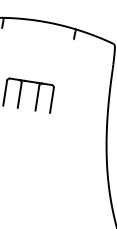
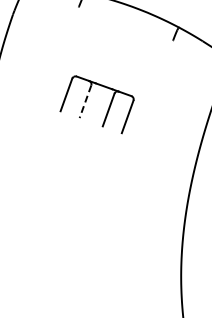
line: (19, 95) -> (85, 102), solid -> dashed

